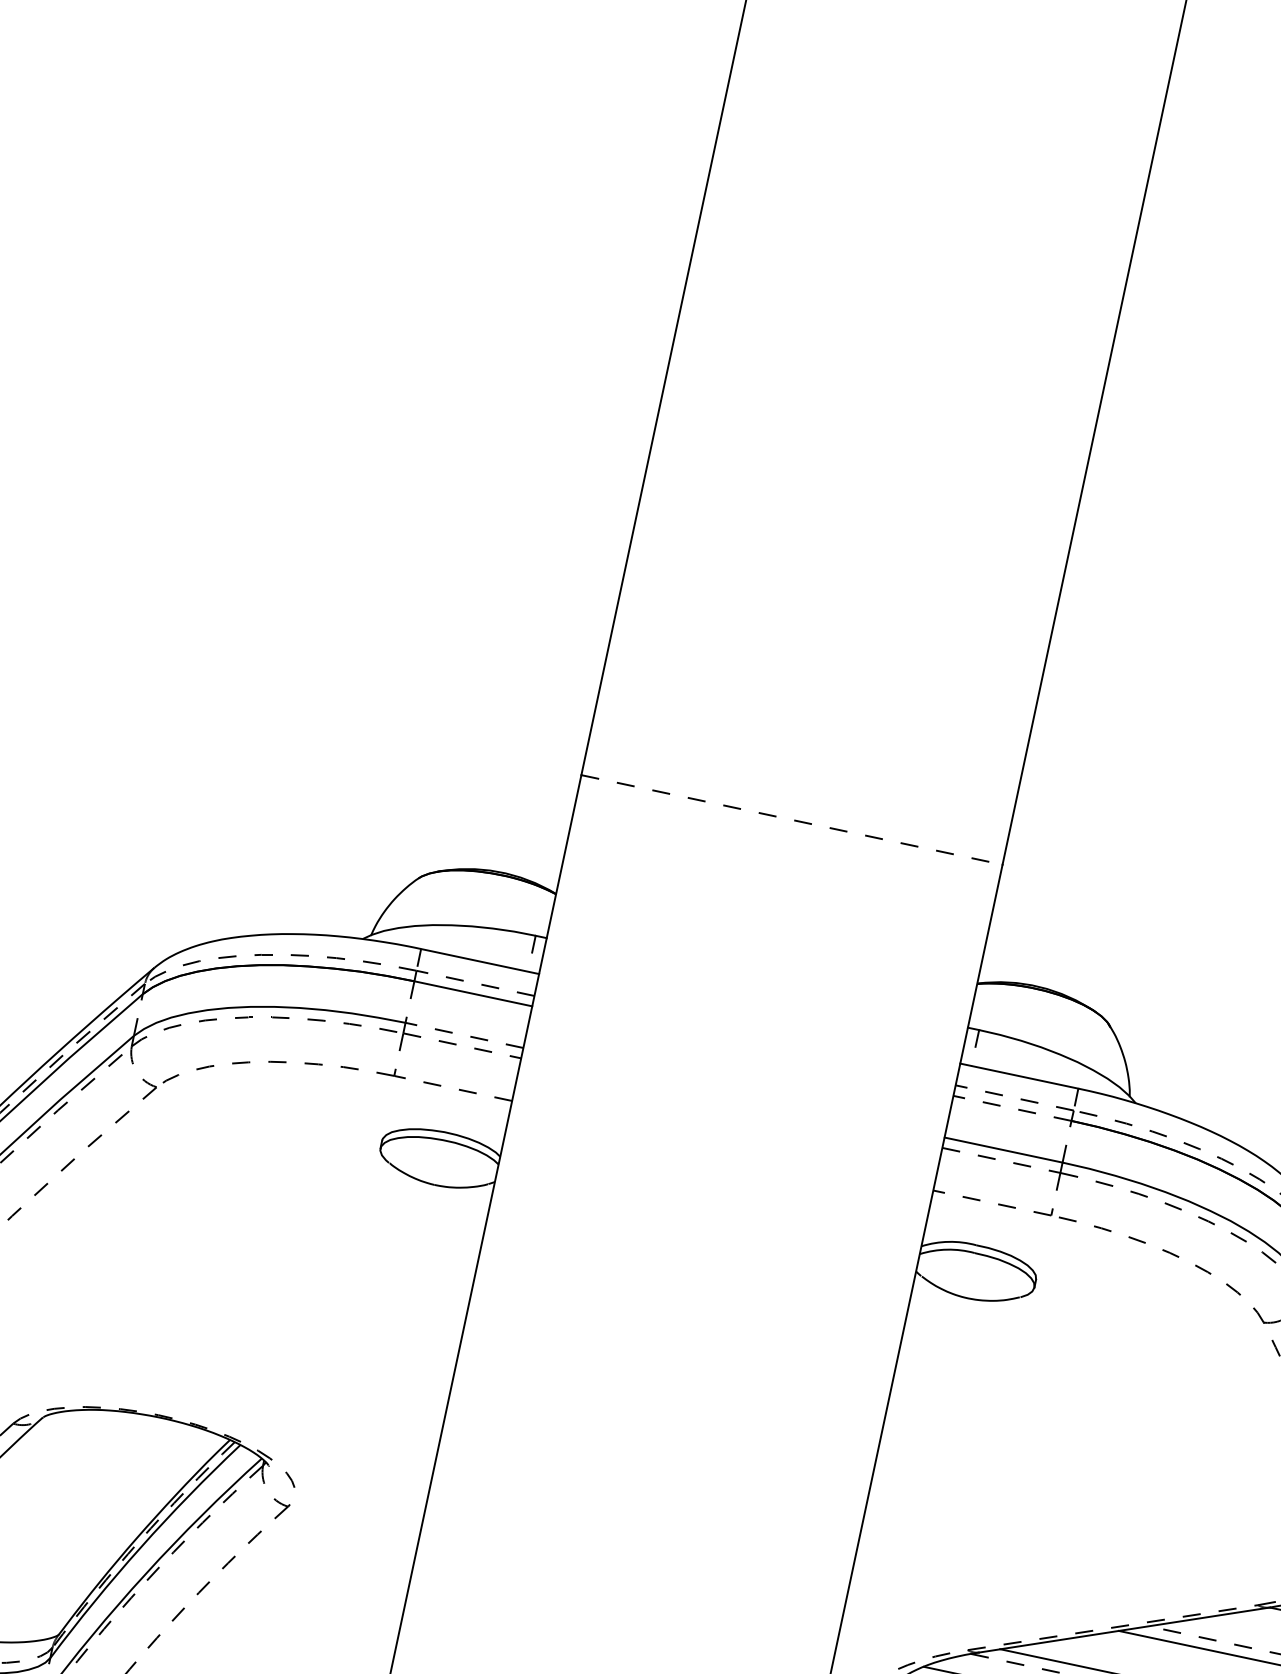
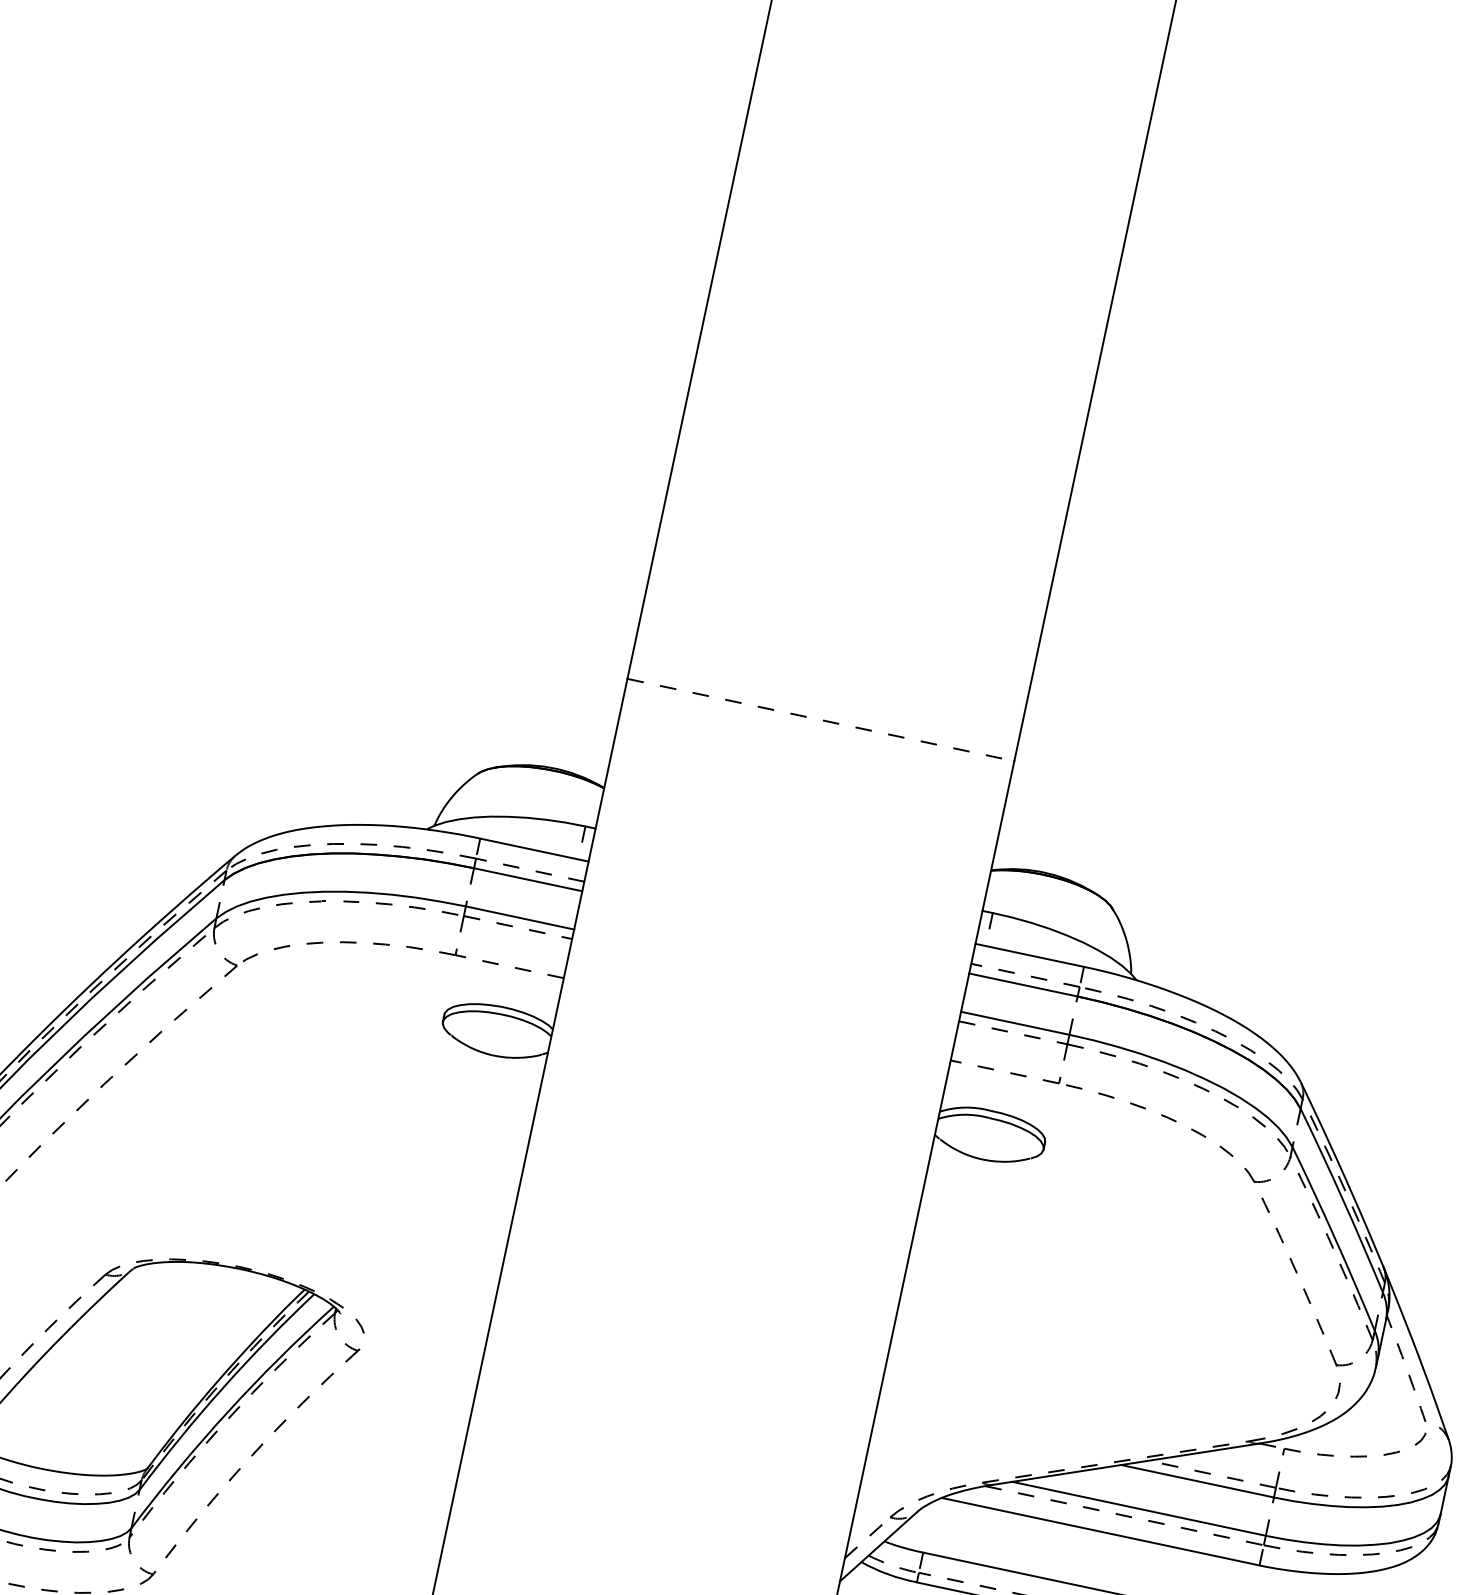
line: (463, 1034) -> (519, 917), dashed -> solid
line: (1011, 1107) -> (1022, 984), dashed -> solid

